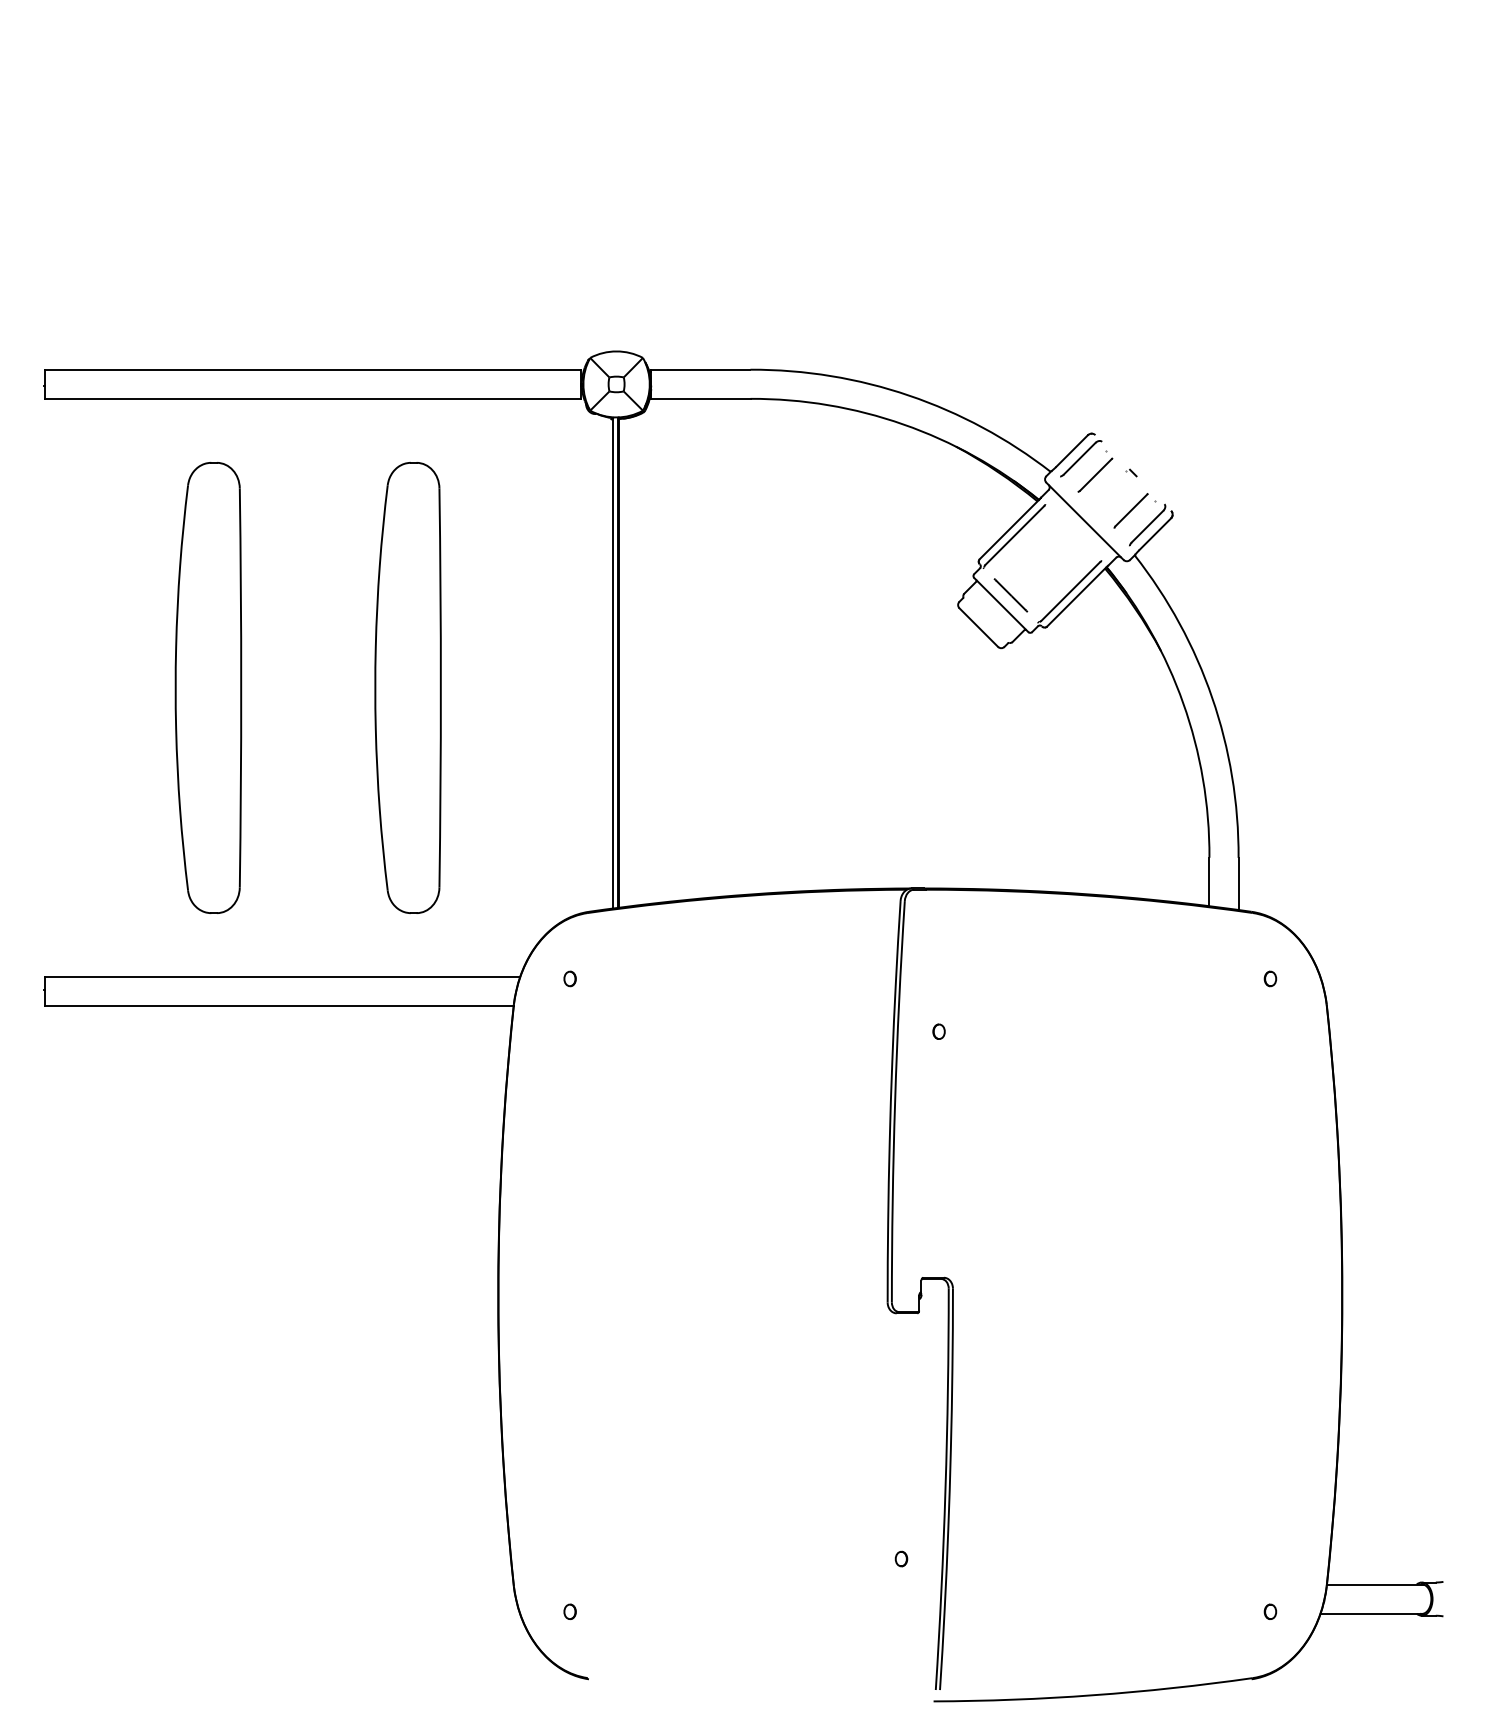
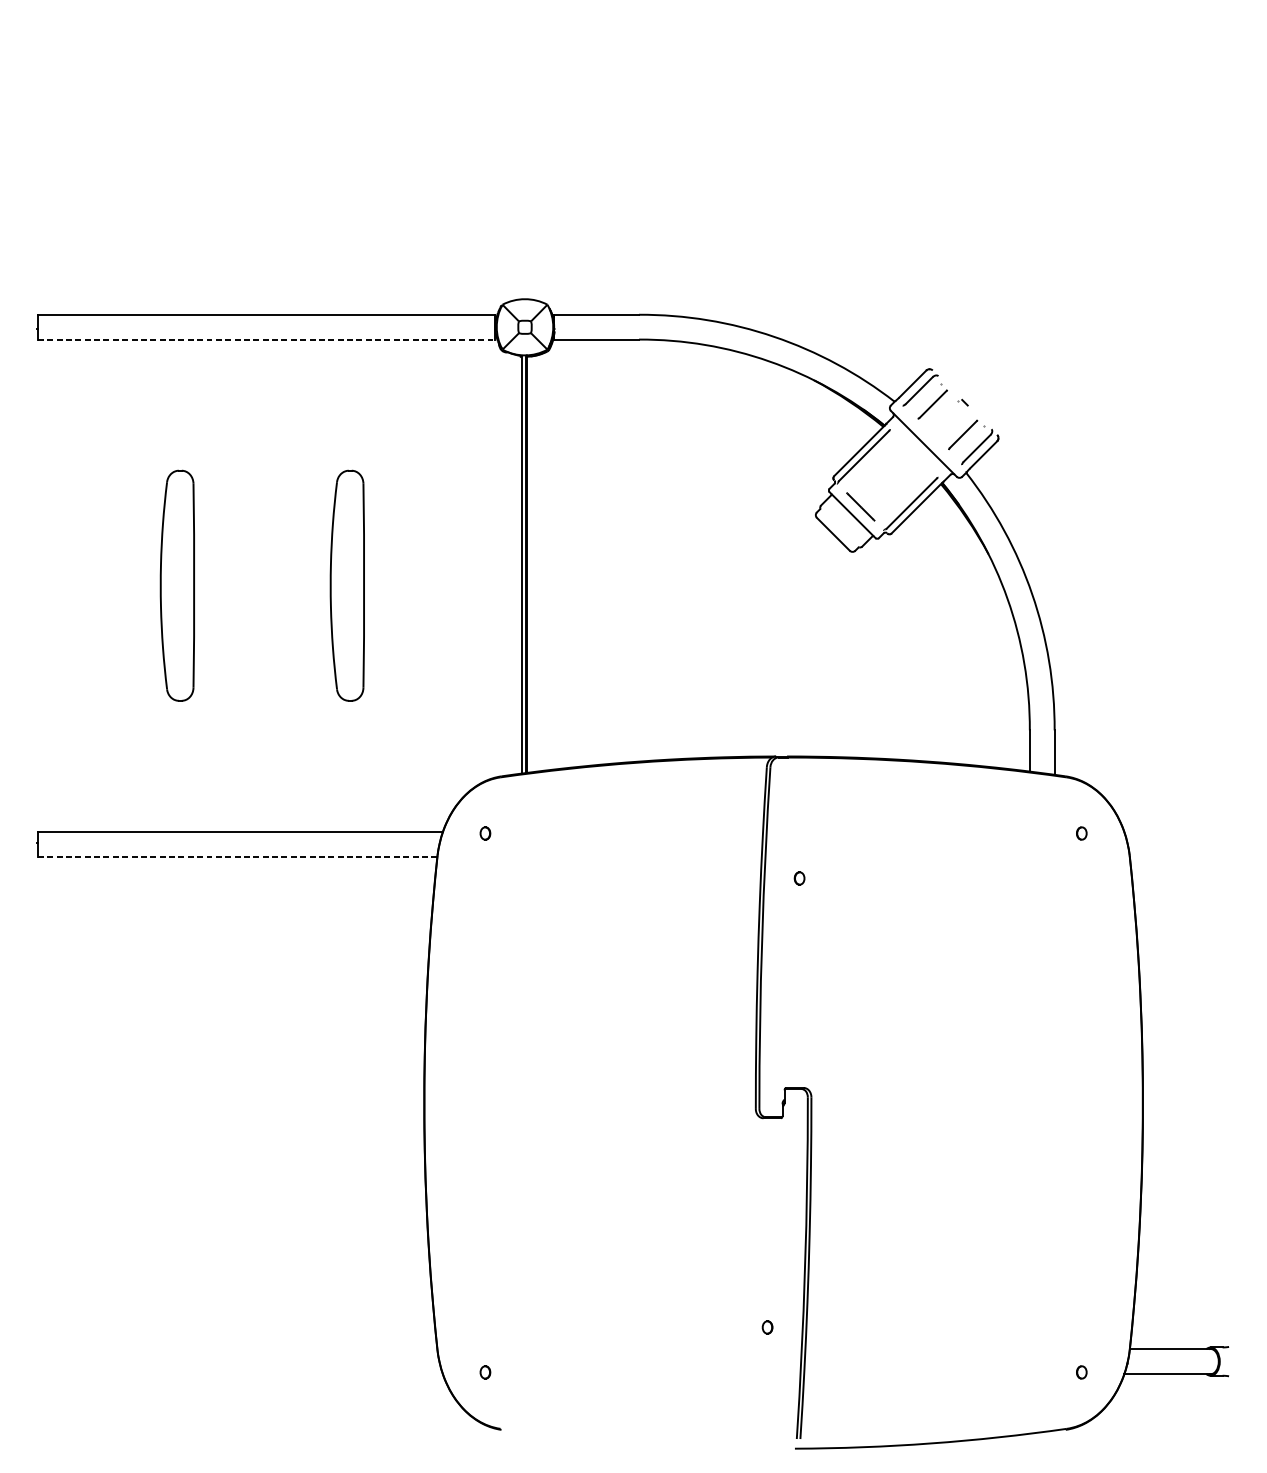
line: (313, 398) -> (266, 339), solid -> dashed
part: (208, 687) -> (177, 585), size x0.6
part: (407, 687) -> (346, 585), size x0.6
line: (279, 1006) -> (237, 856), solid -> dashed

